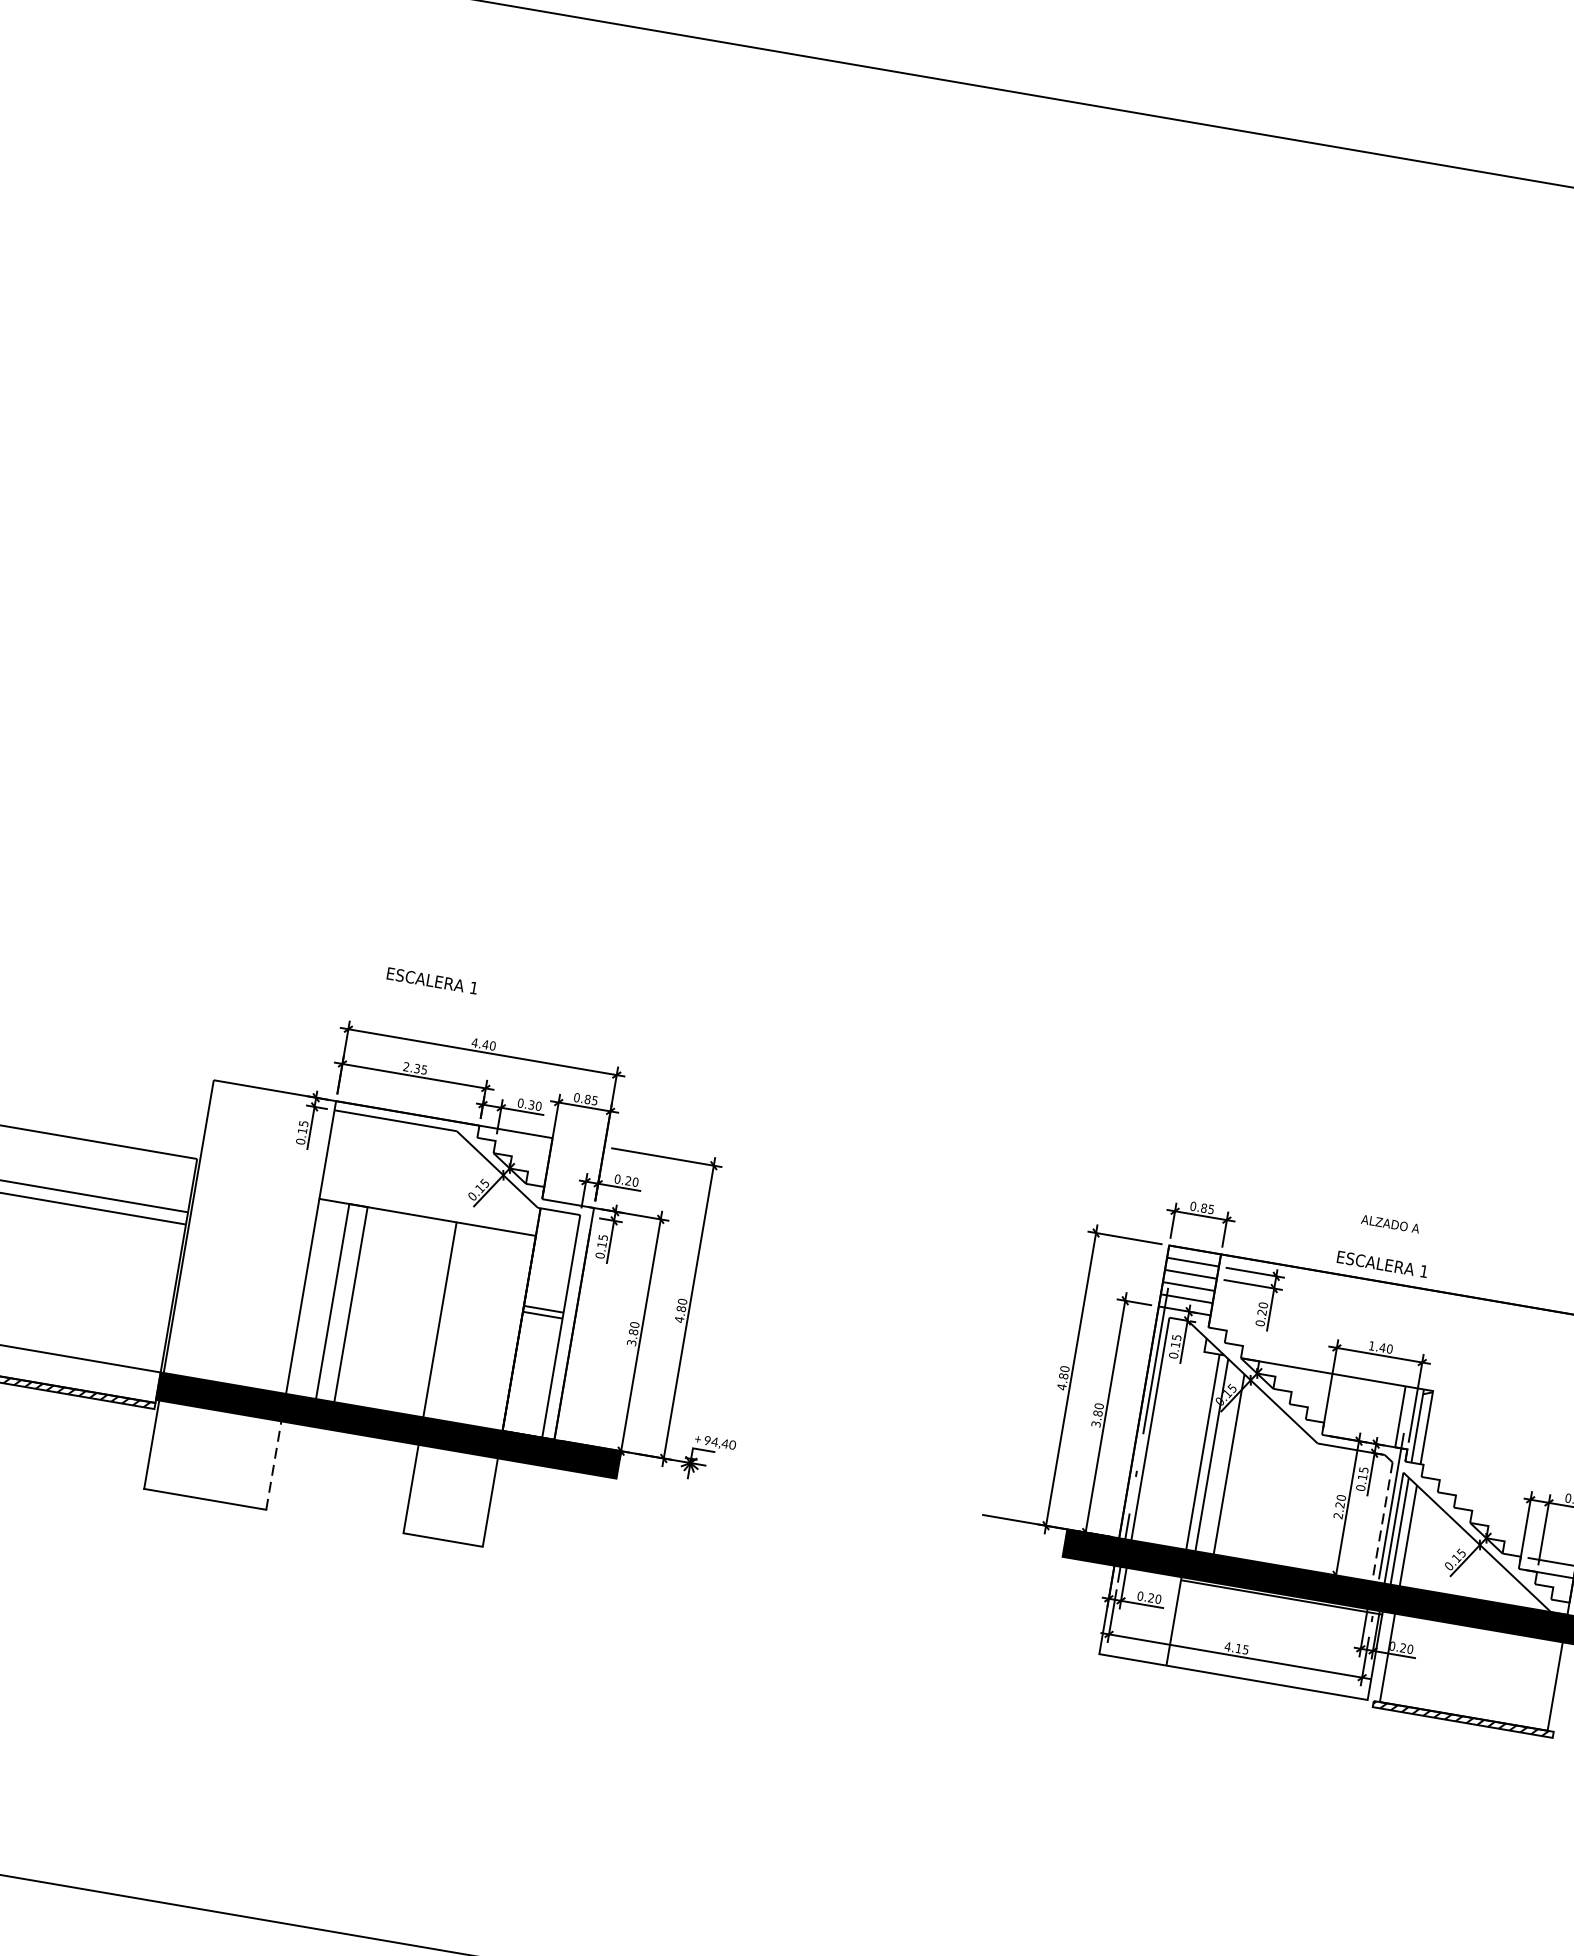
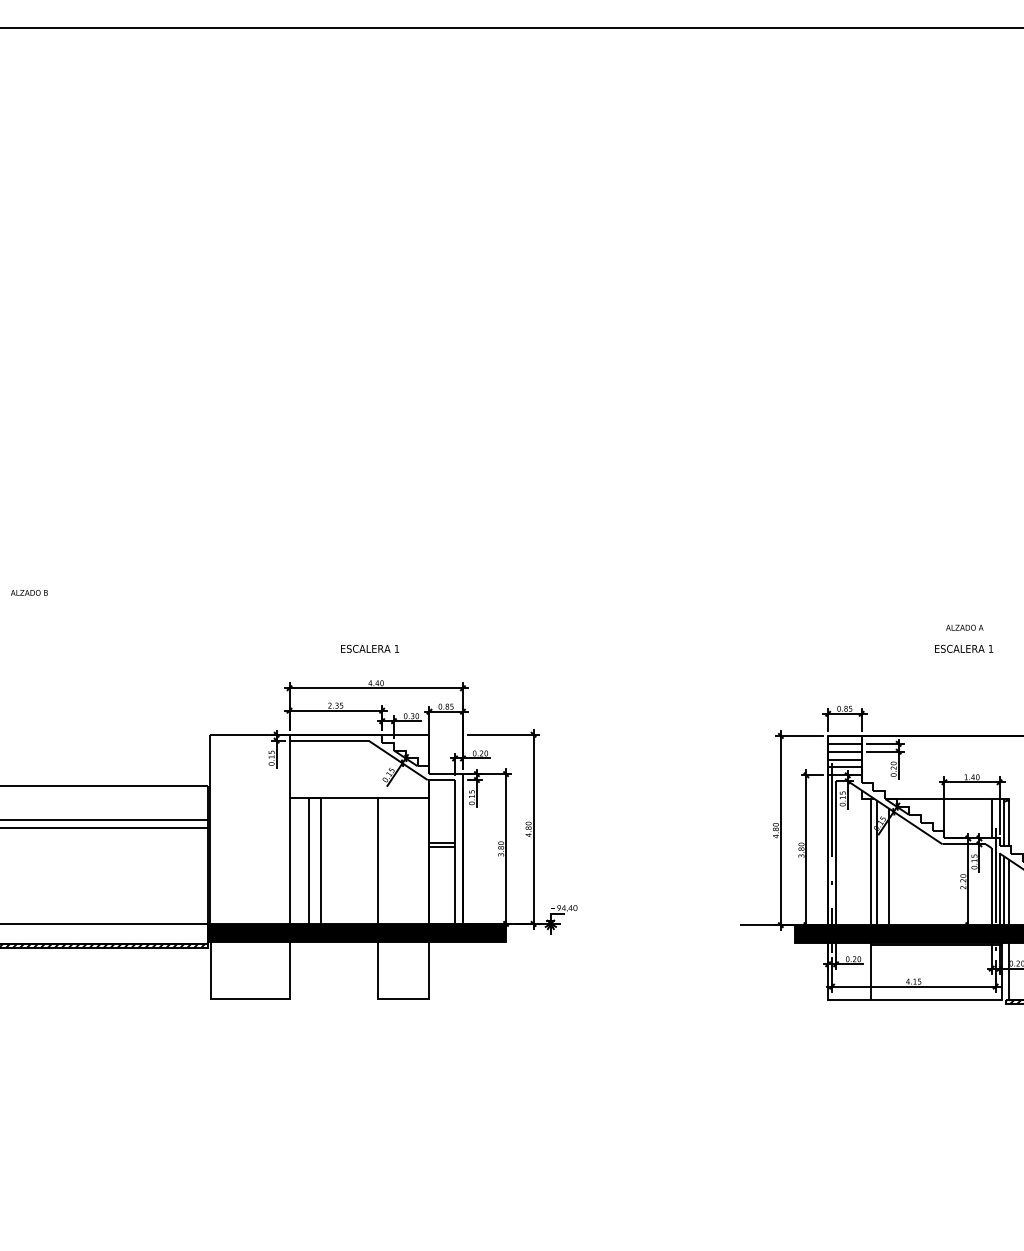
text: (433, 980) -> (370, 648), moved
text: (1390, 1223) -> (964, 627), moved
text: (1383, 1263) -> (964, 648), moved
line: (273, 1465) -> (289, 970), dashed -> solid
line: (1381, 1523) -> (991, 887), dashed -> solid

